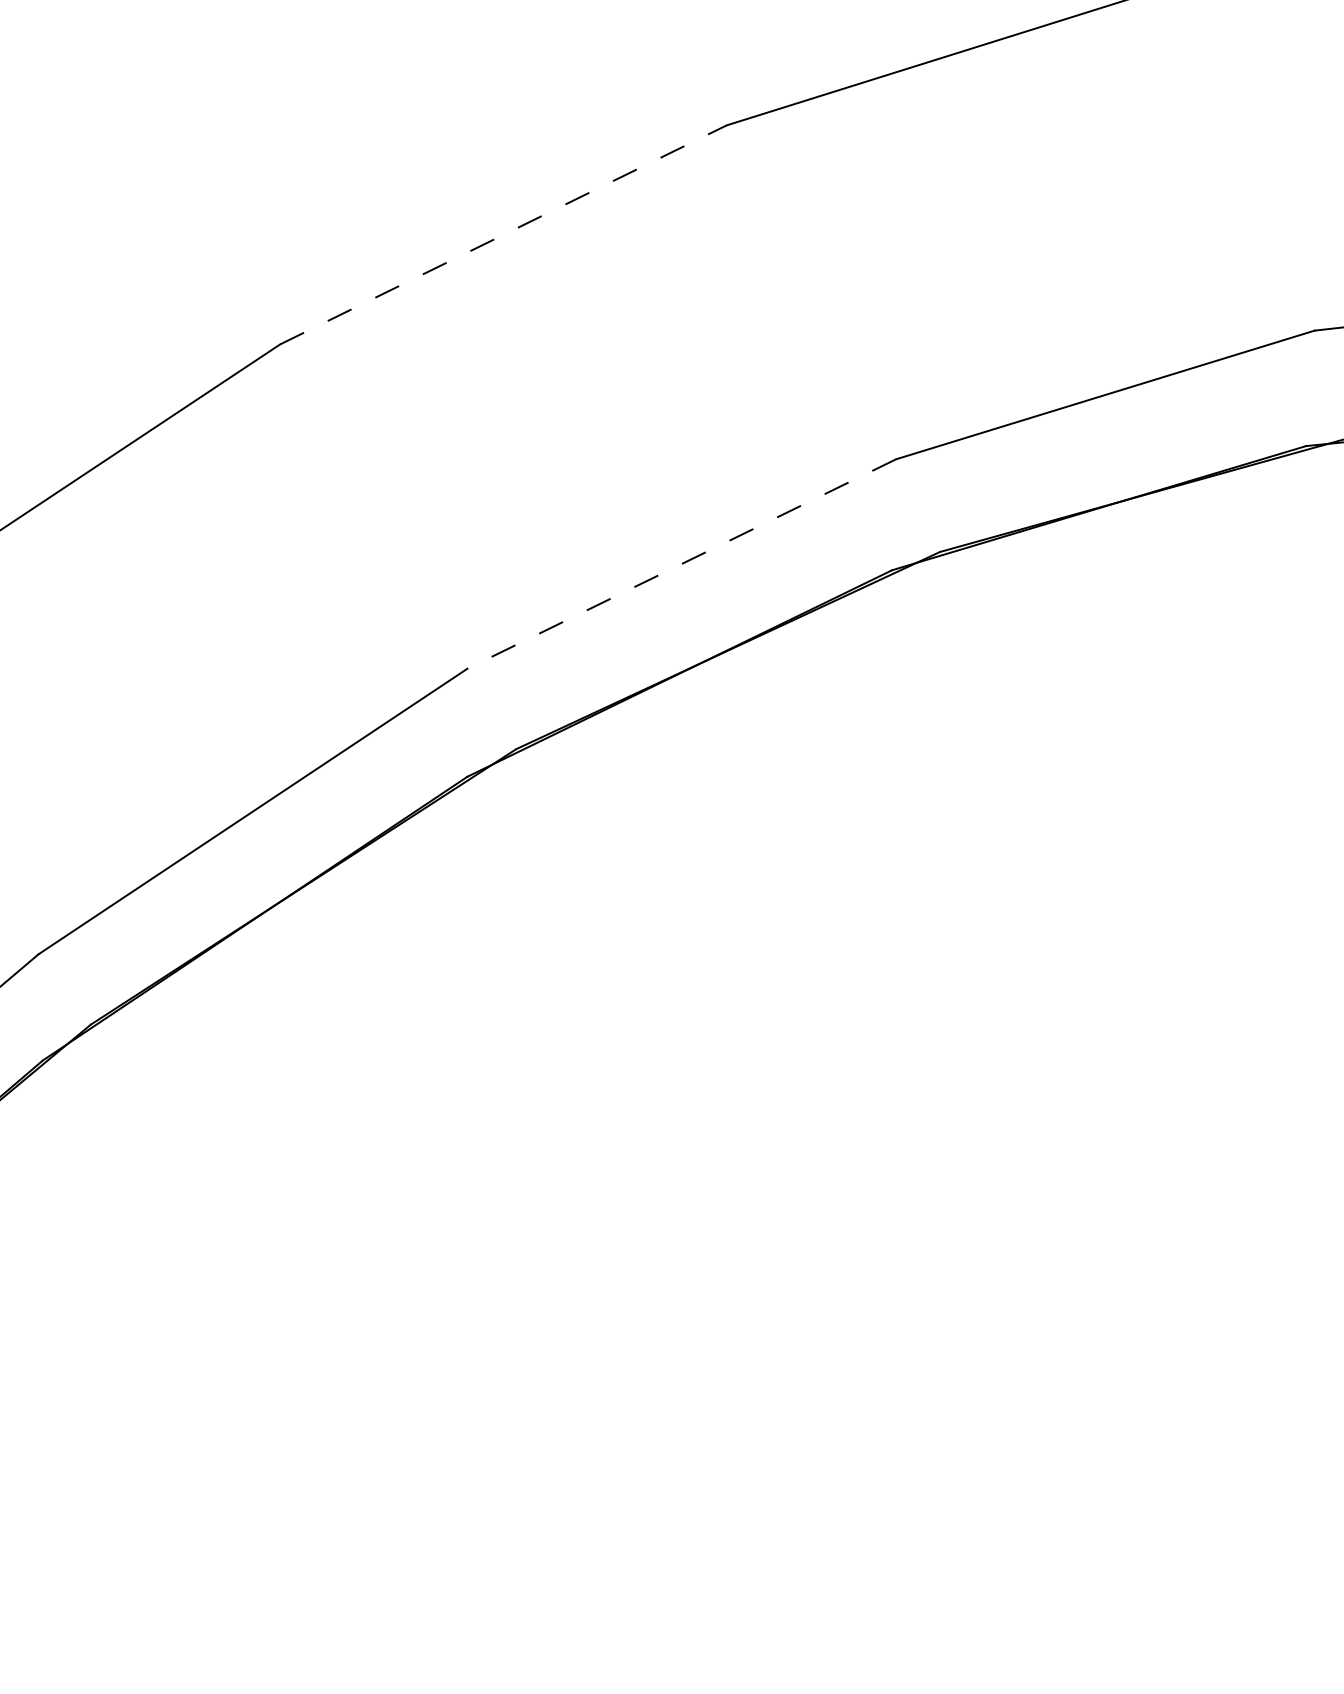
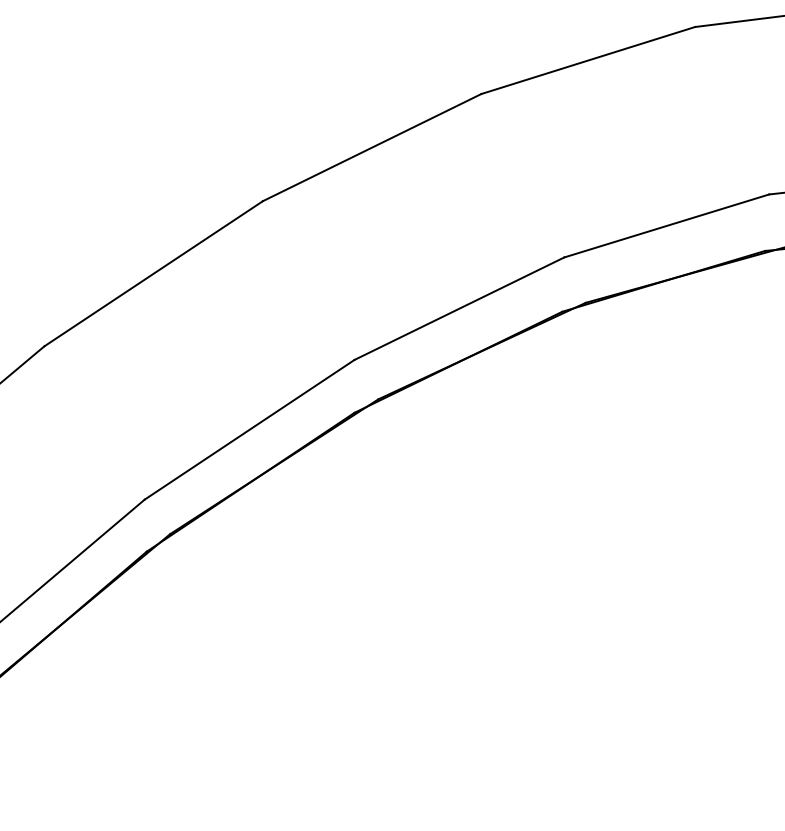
line: (504, 234) -> (372, 147), dashed -> solid
line: (681, 563) -> (459, 308), dashed -> solid

